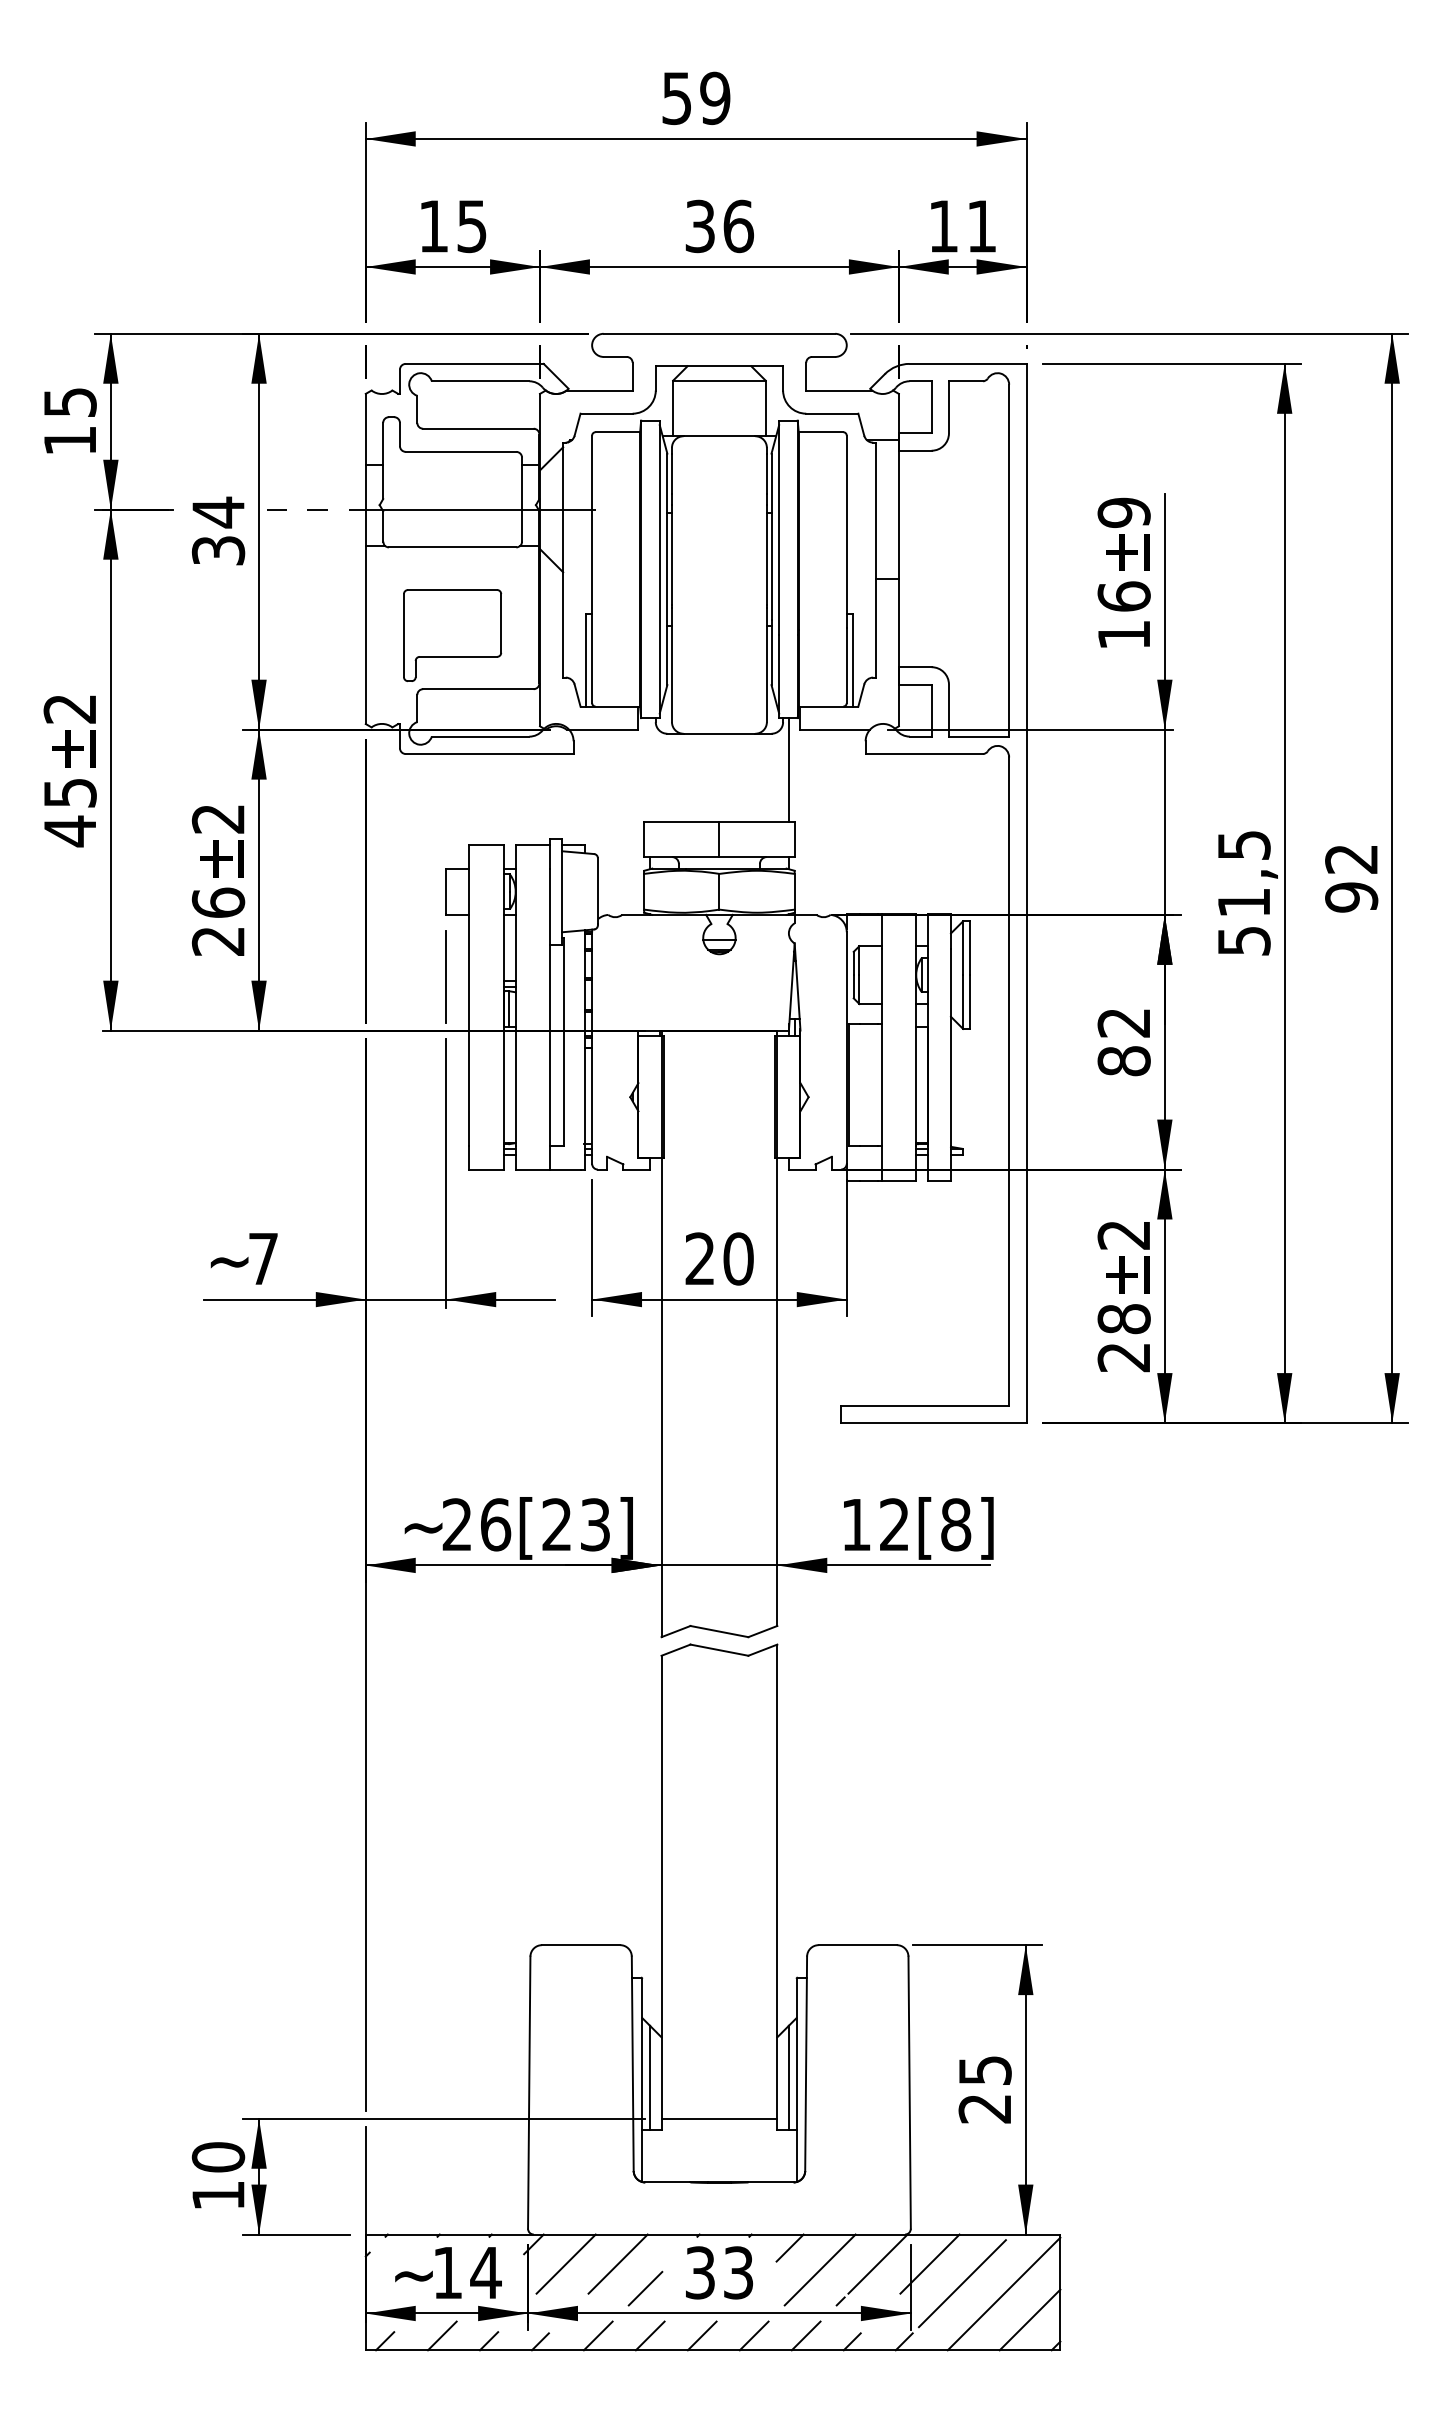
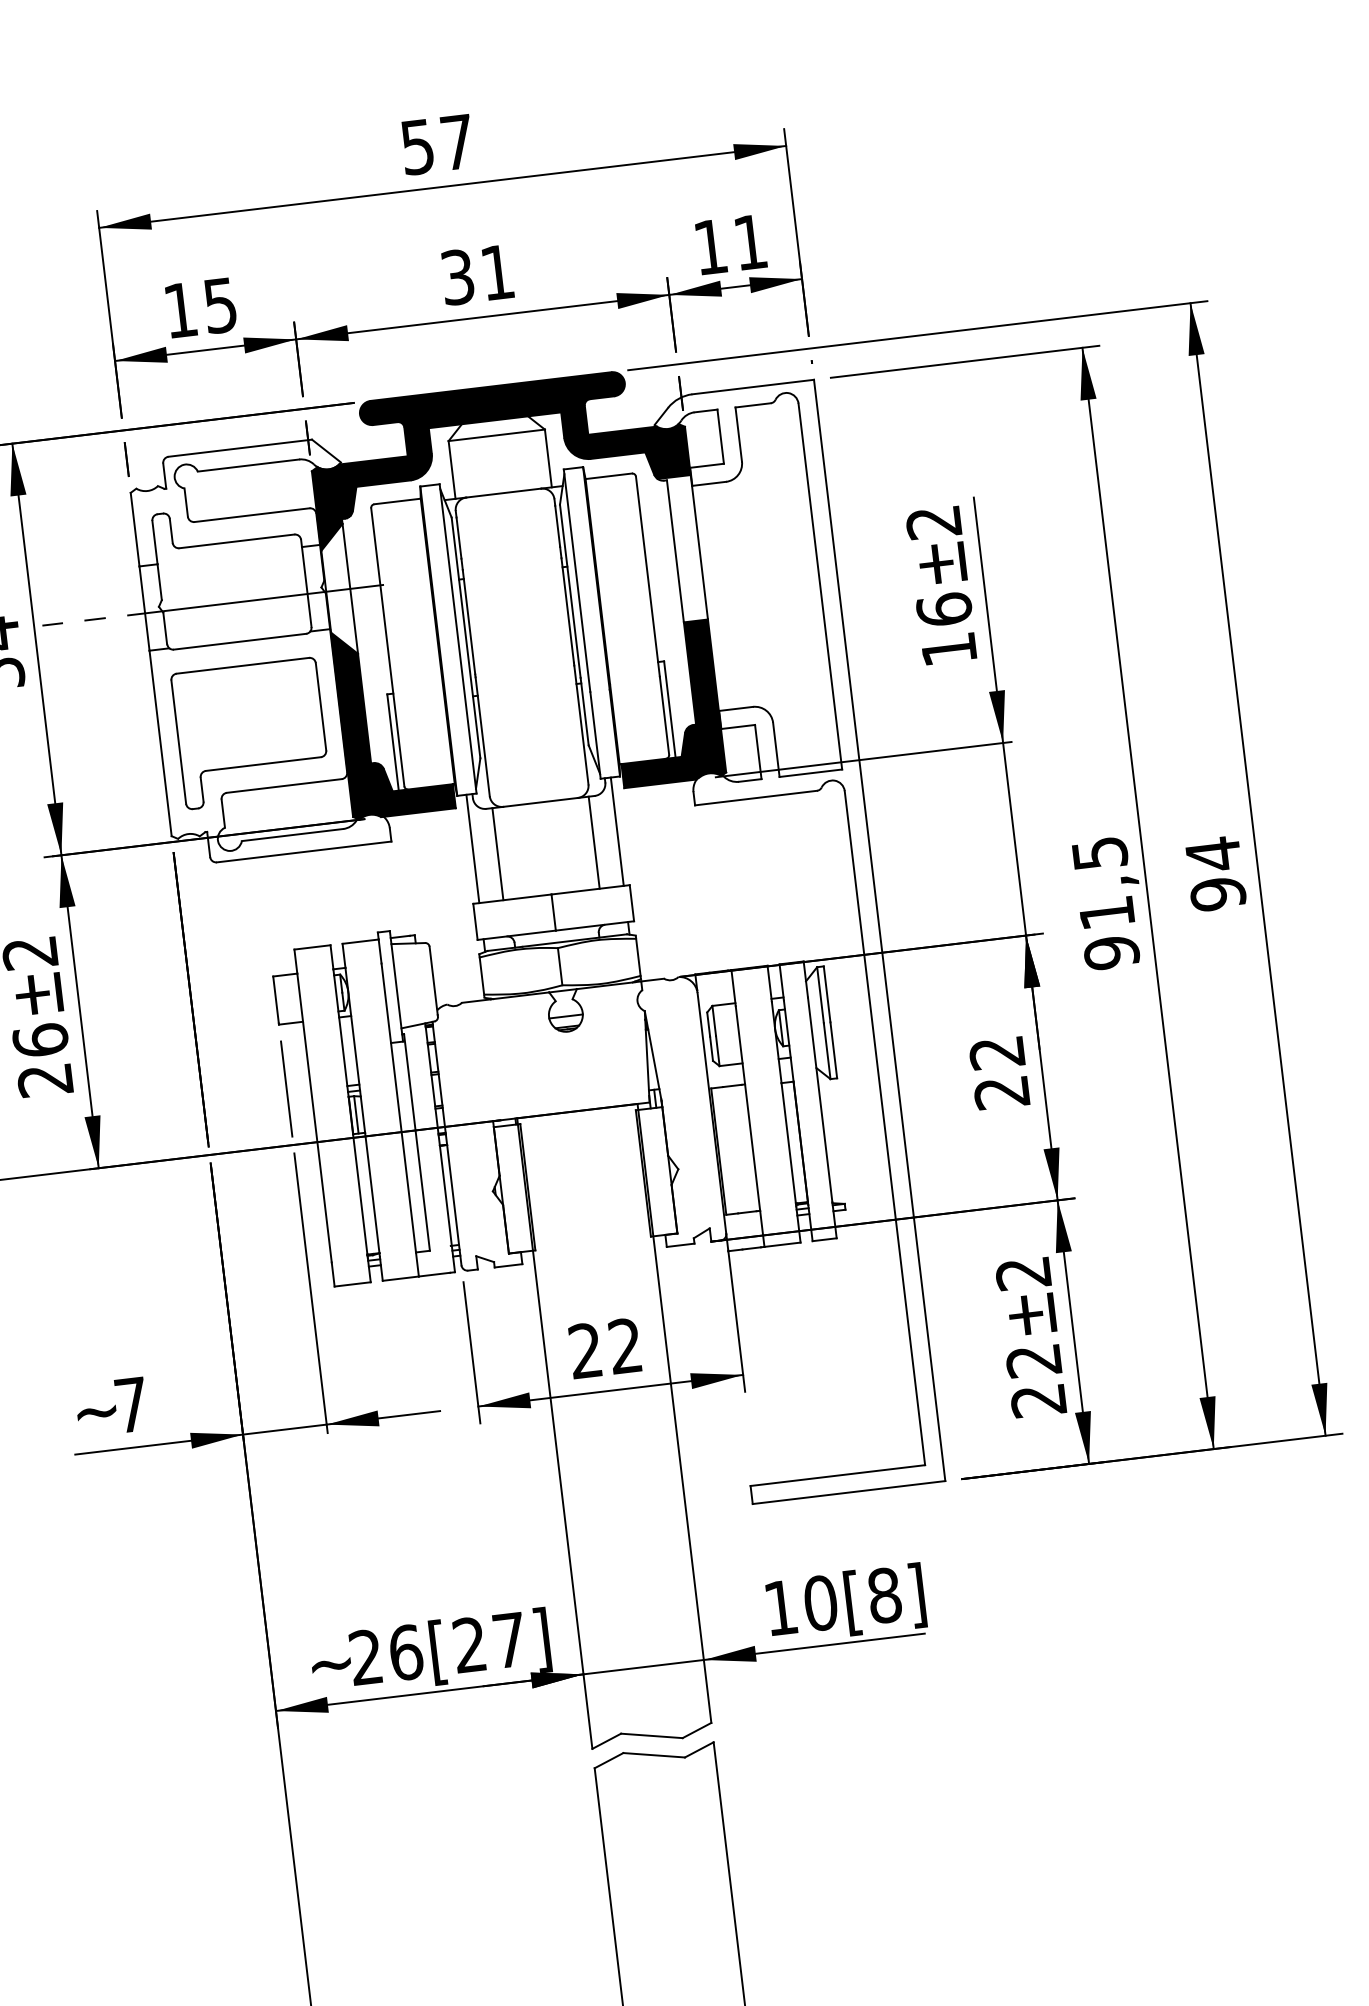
text: (715, 98) -> (457, 142), 59 -> 57
text: (738, 226) -> (497, 272), 36 -> 31
fill: (719, 401) -> (499, 456), added
text: (1123, 512) -> (933, 522), 9 -> 2
part: (452, 635) -> (250, 733), size x1.43
fill: (589, 639) -> (393, 720), added
fill: (849, 654) -> (665, 703), added
line: (649, 770) -> (472, 849), added
line: (673, 777) -> (498, 853), added
line: (765, 777) -> (593, 842), added
text: (1351, 859) -> (1213, 854), 92 -> 94
text: (1243, 941) -> (1111, 953), 51,5 -> 91,5
text: (1123, 1061) -> (1001, 1093), 82 -> 22
text: (738, 1258) -> (625, 1345), 20 -> 22
text: (1123, 1319) -> (1033, 1361), 28 -> 22
text: (595, 1524) -> (509, 1639), [23] -> [27]
text: (894, 1524) -> (820, 1602), 12 -> 10

